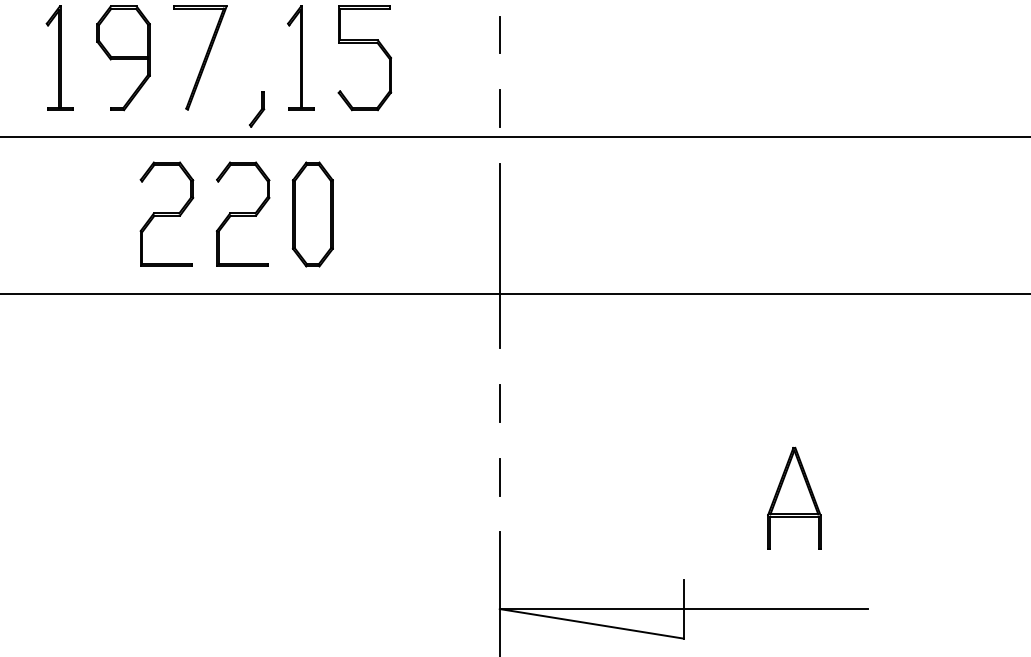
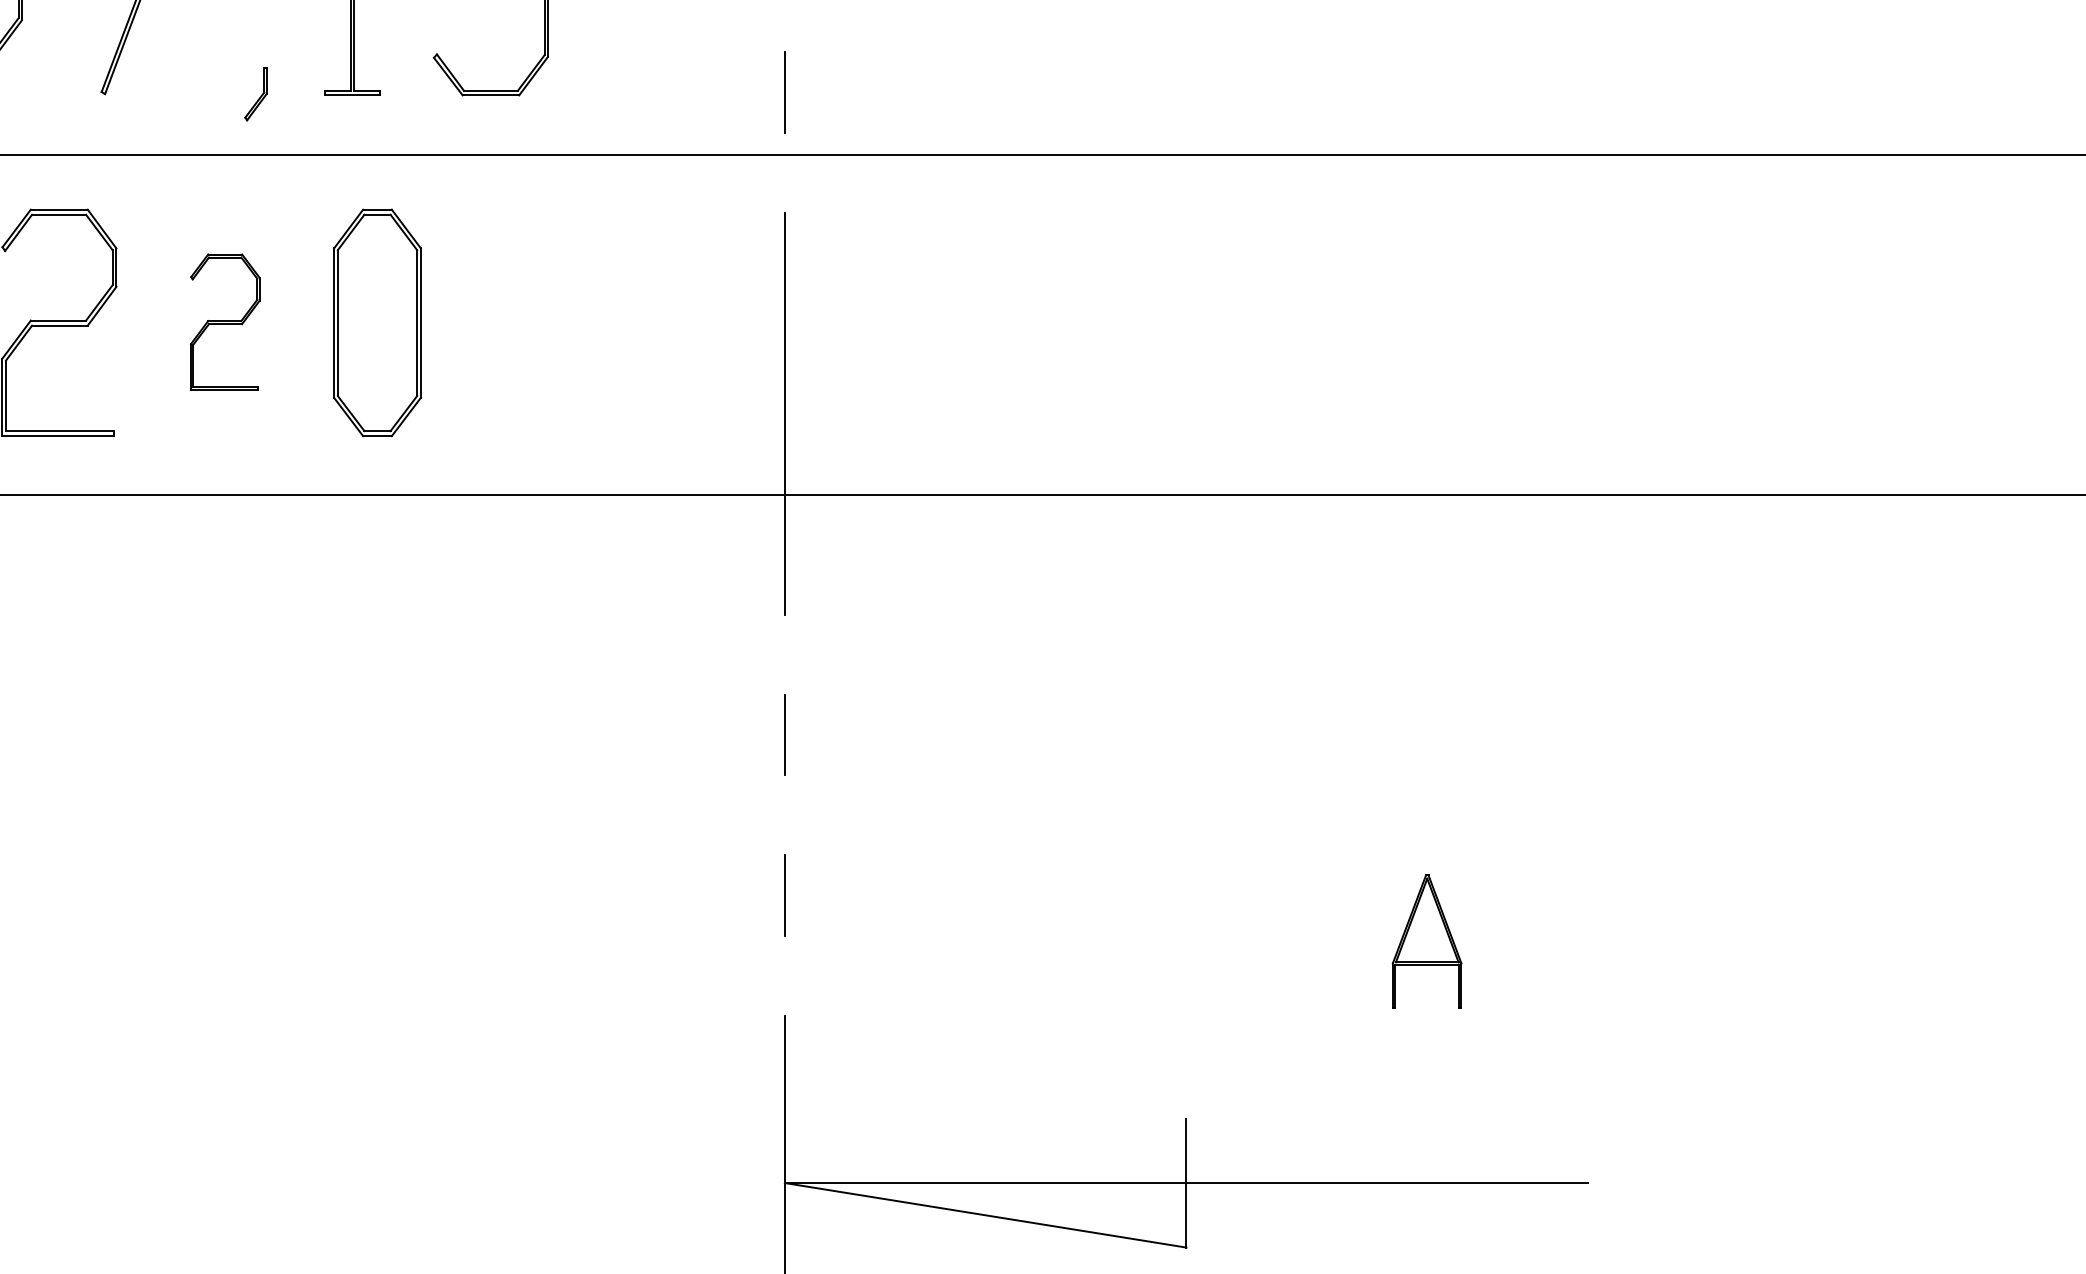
part: (257, 109) -> (256, 93), size x0.7
part: (242, 213) -> (224, 320), size x0.6
part: (794, 497) -> (1427, 939), size x0.6

